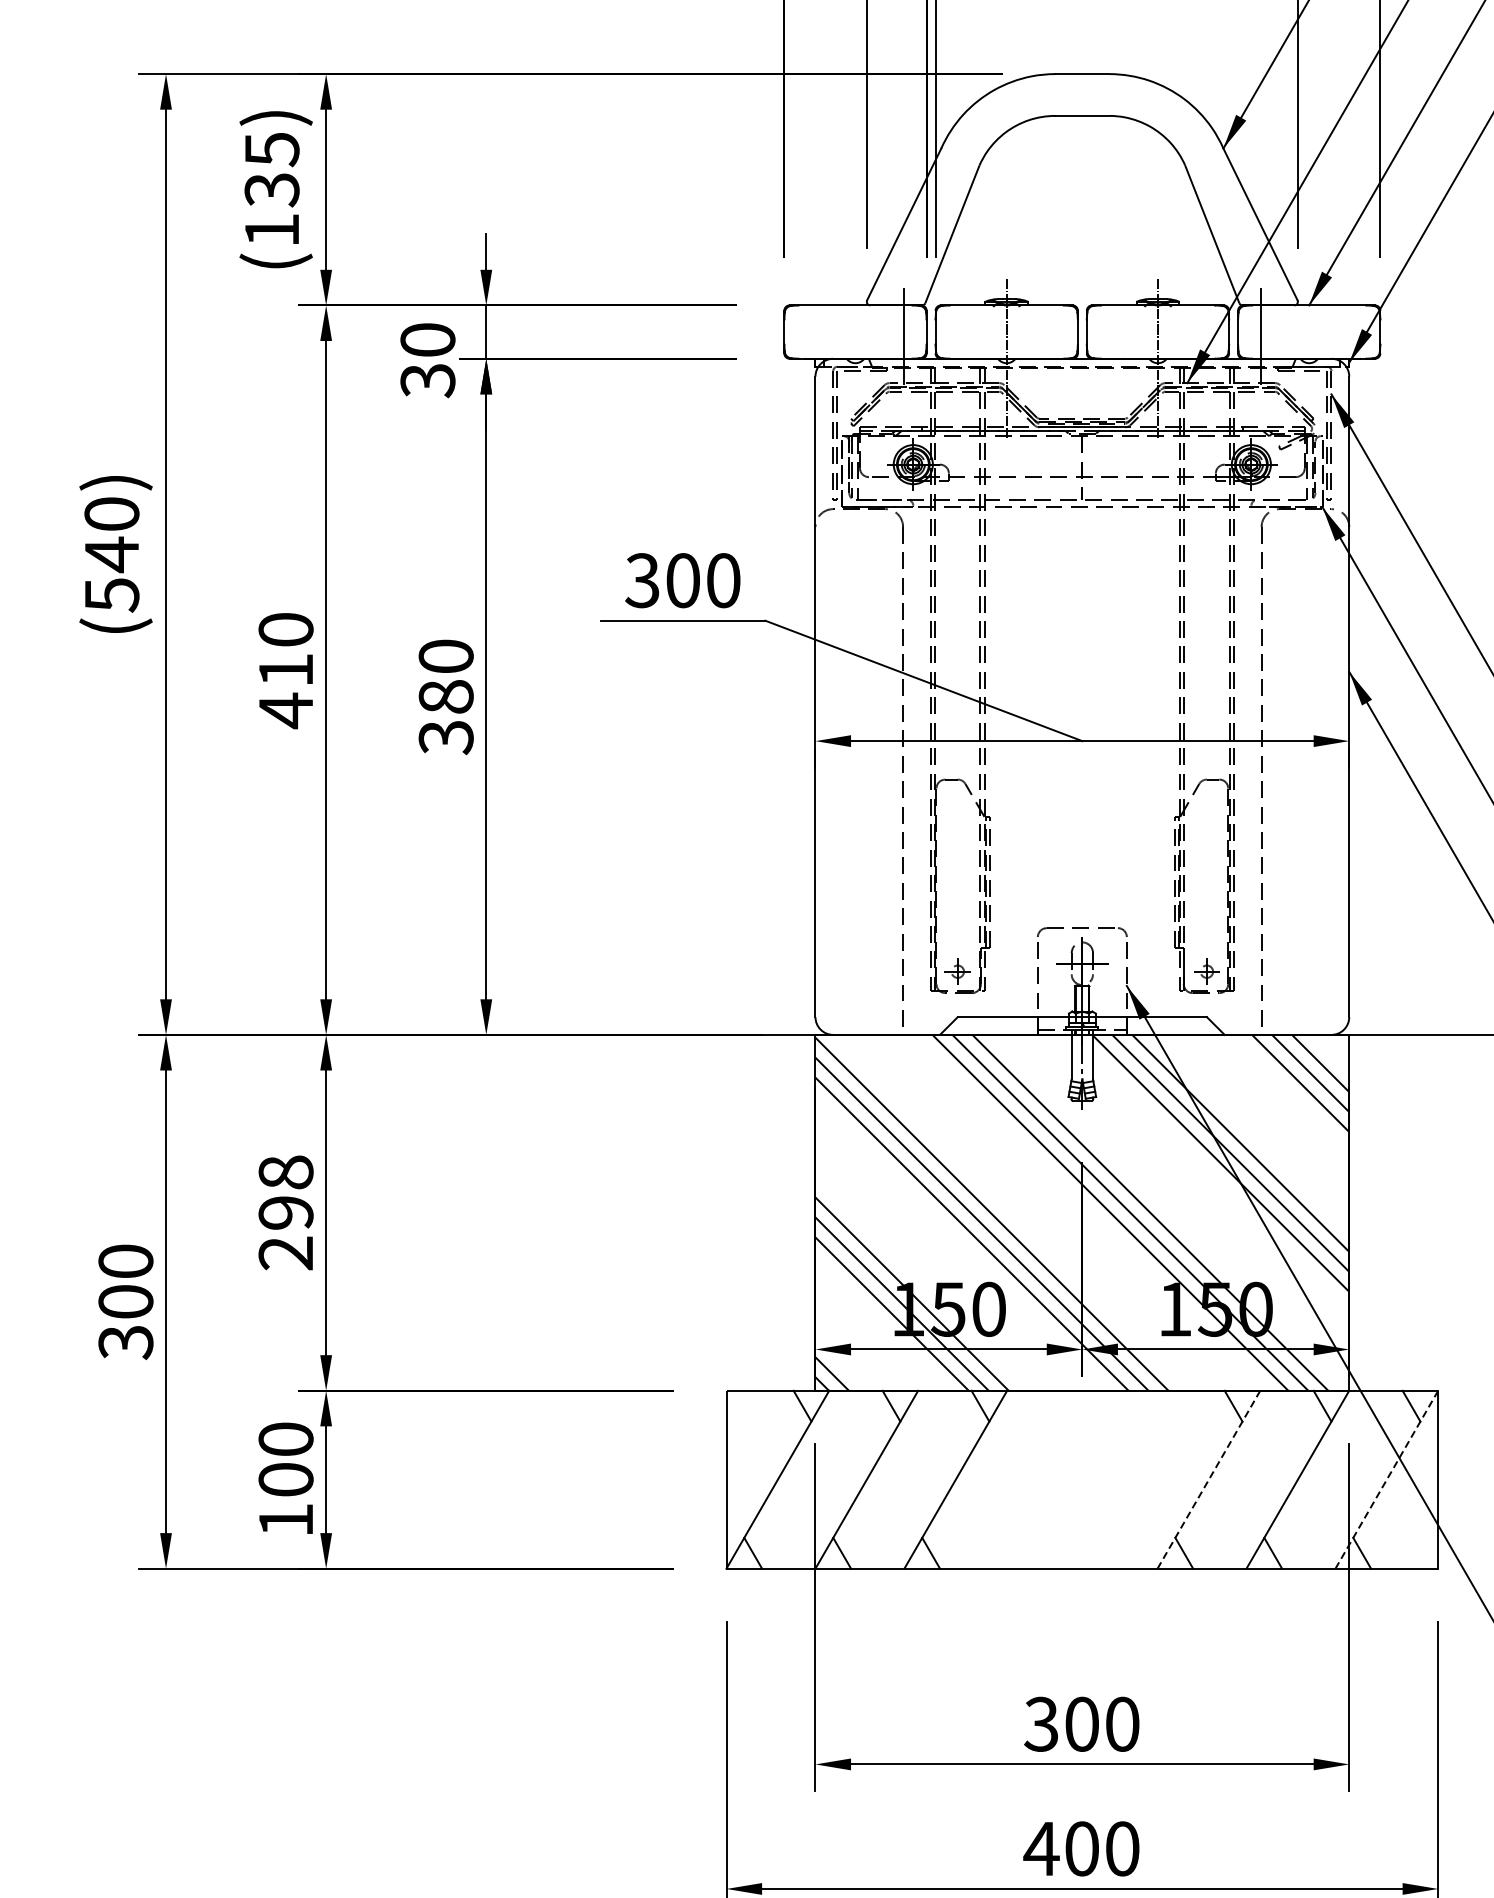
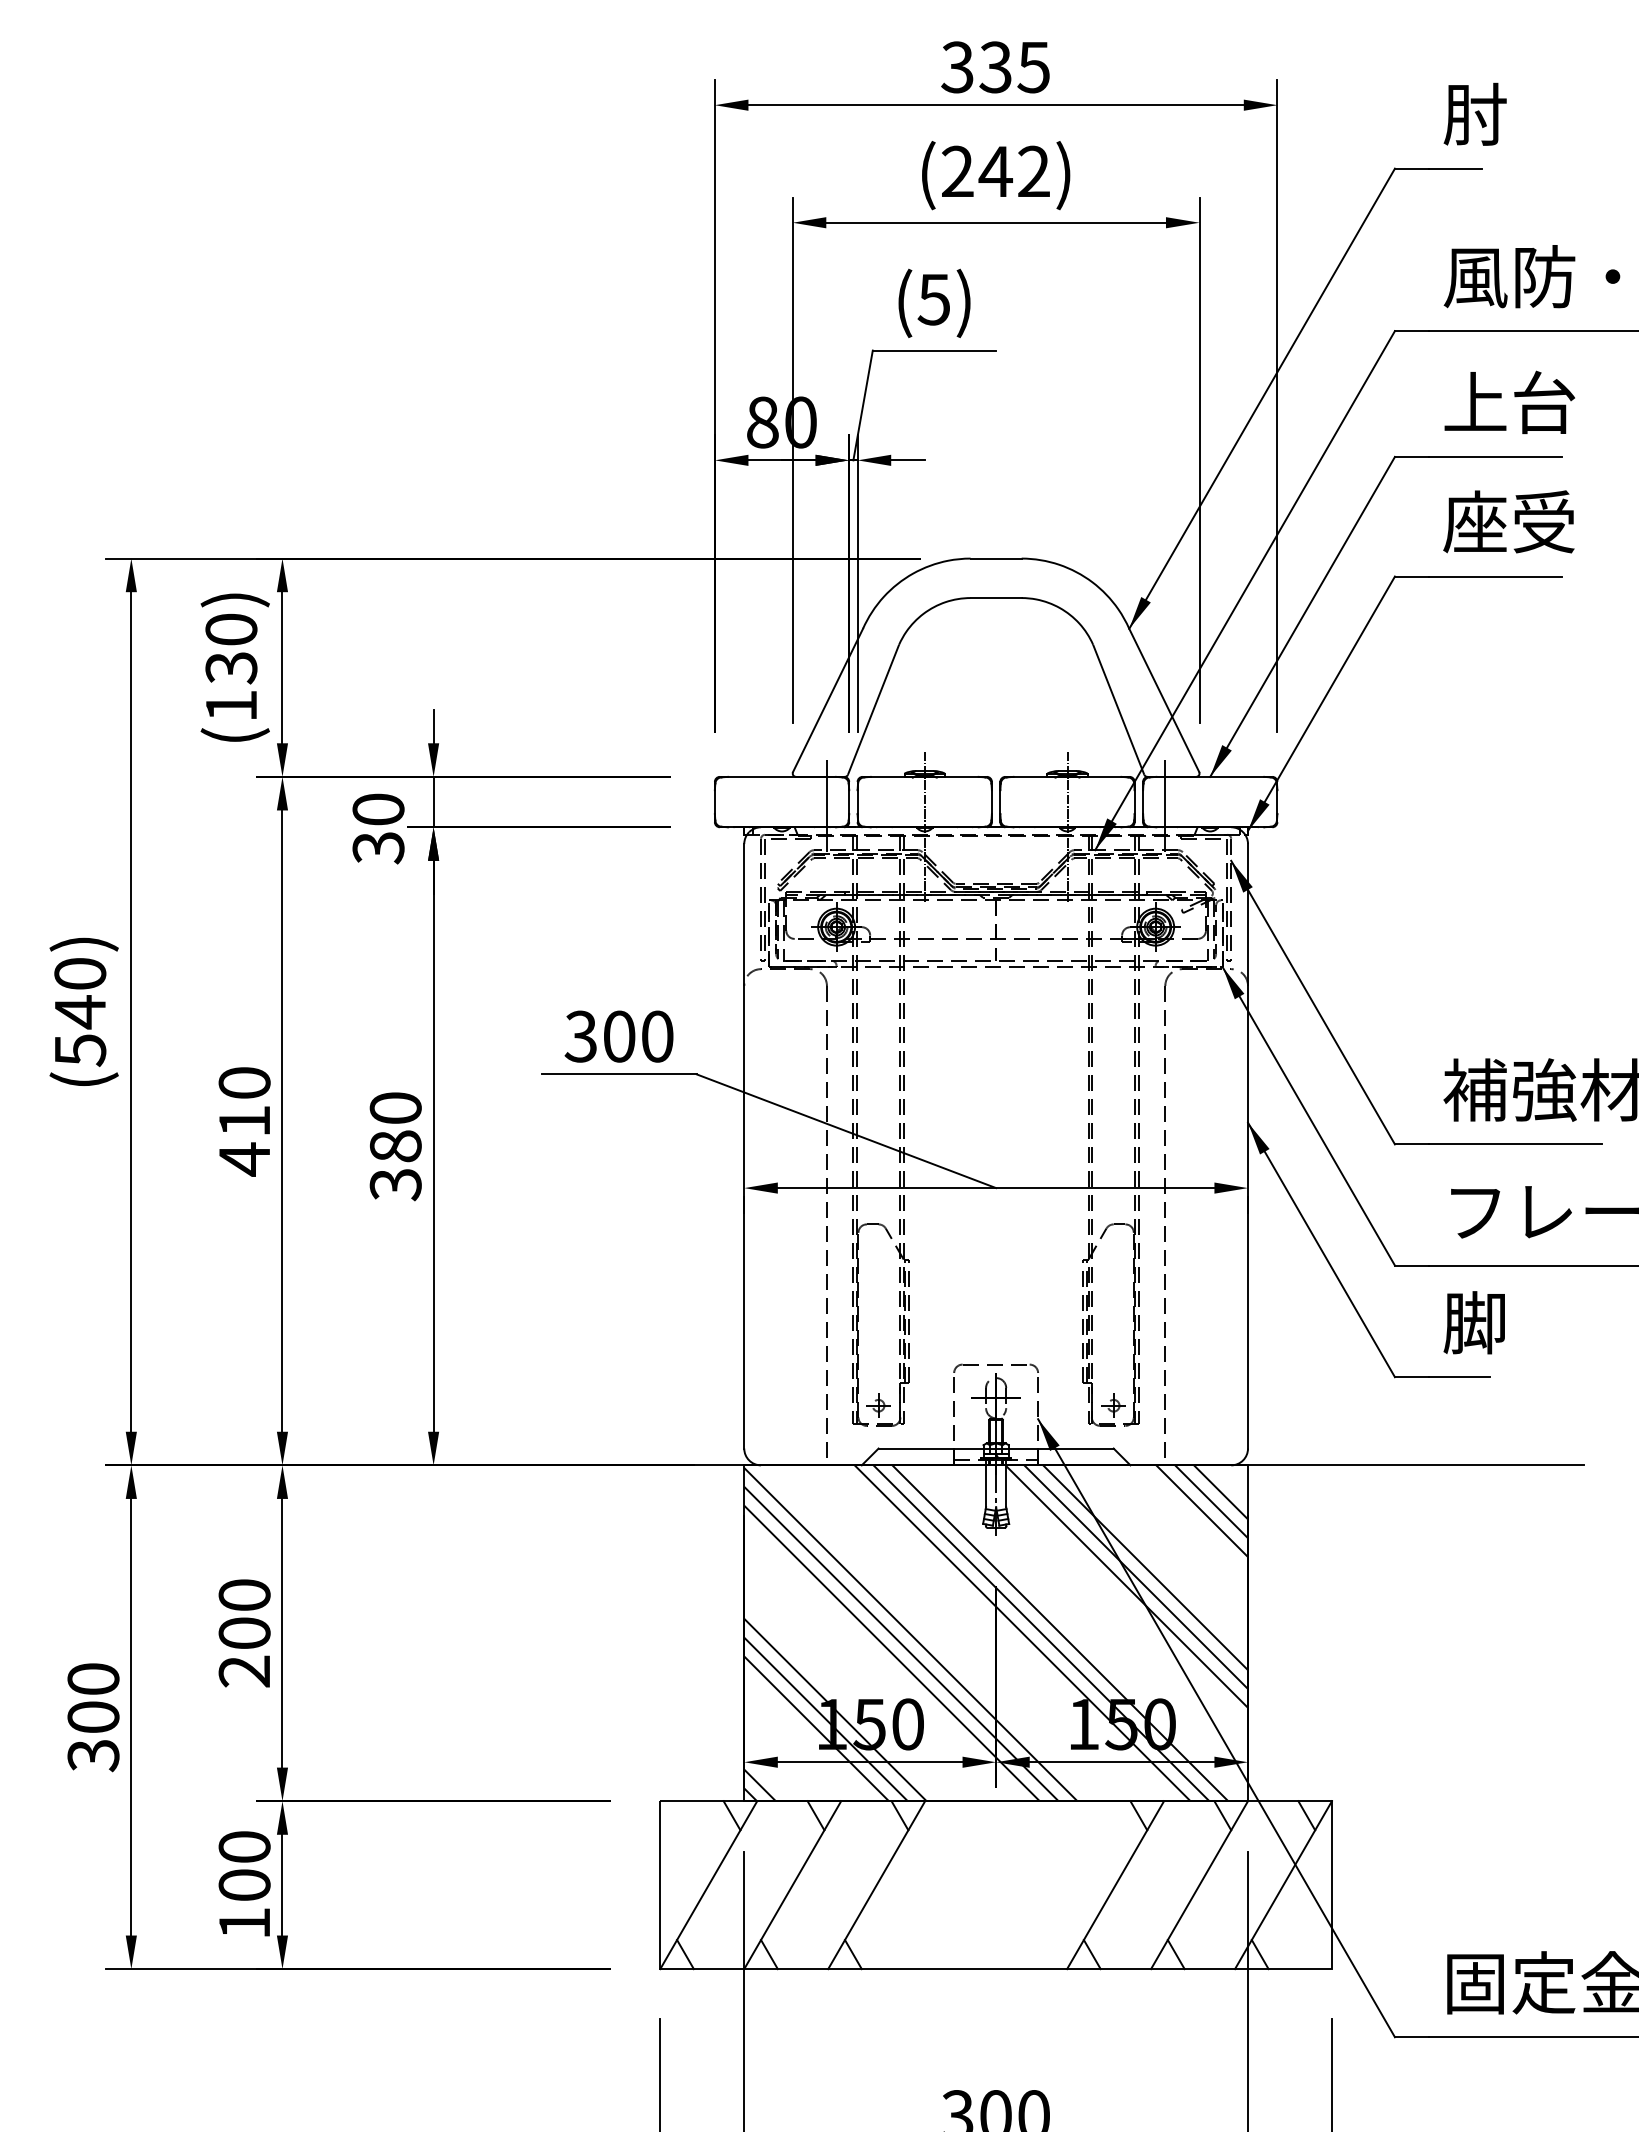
text: (272, 149) -> (231, 629), (135) -> (130)
text: (285, 1192) -> (244, 1614), 298 -> 200
line: (1208, 1480) -> (1115, 1885), dashed -> solid
line: (1386, 1480) -> (1283, 1885), dashed -> solid

